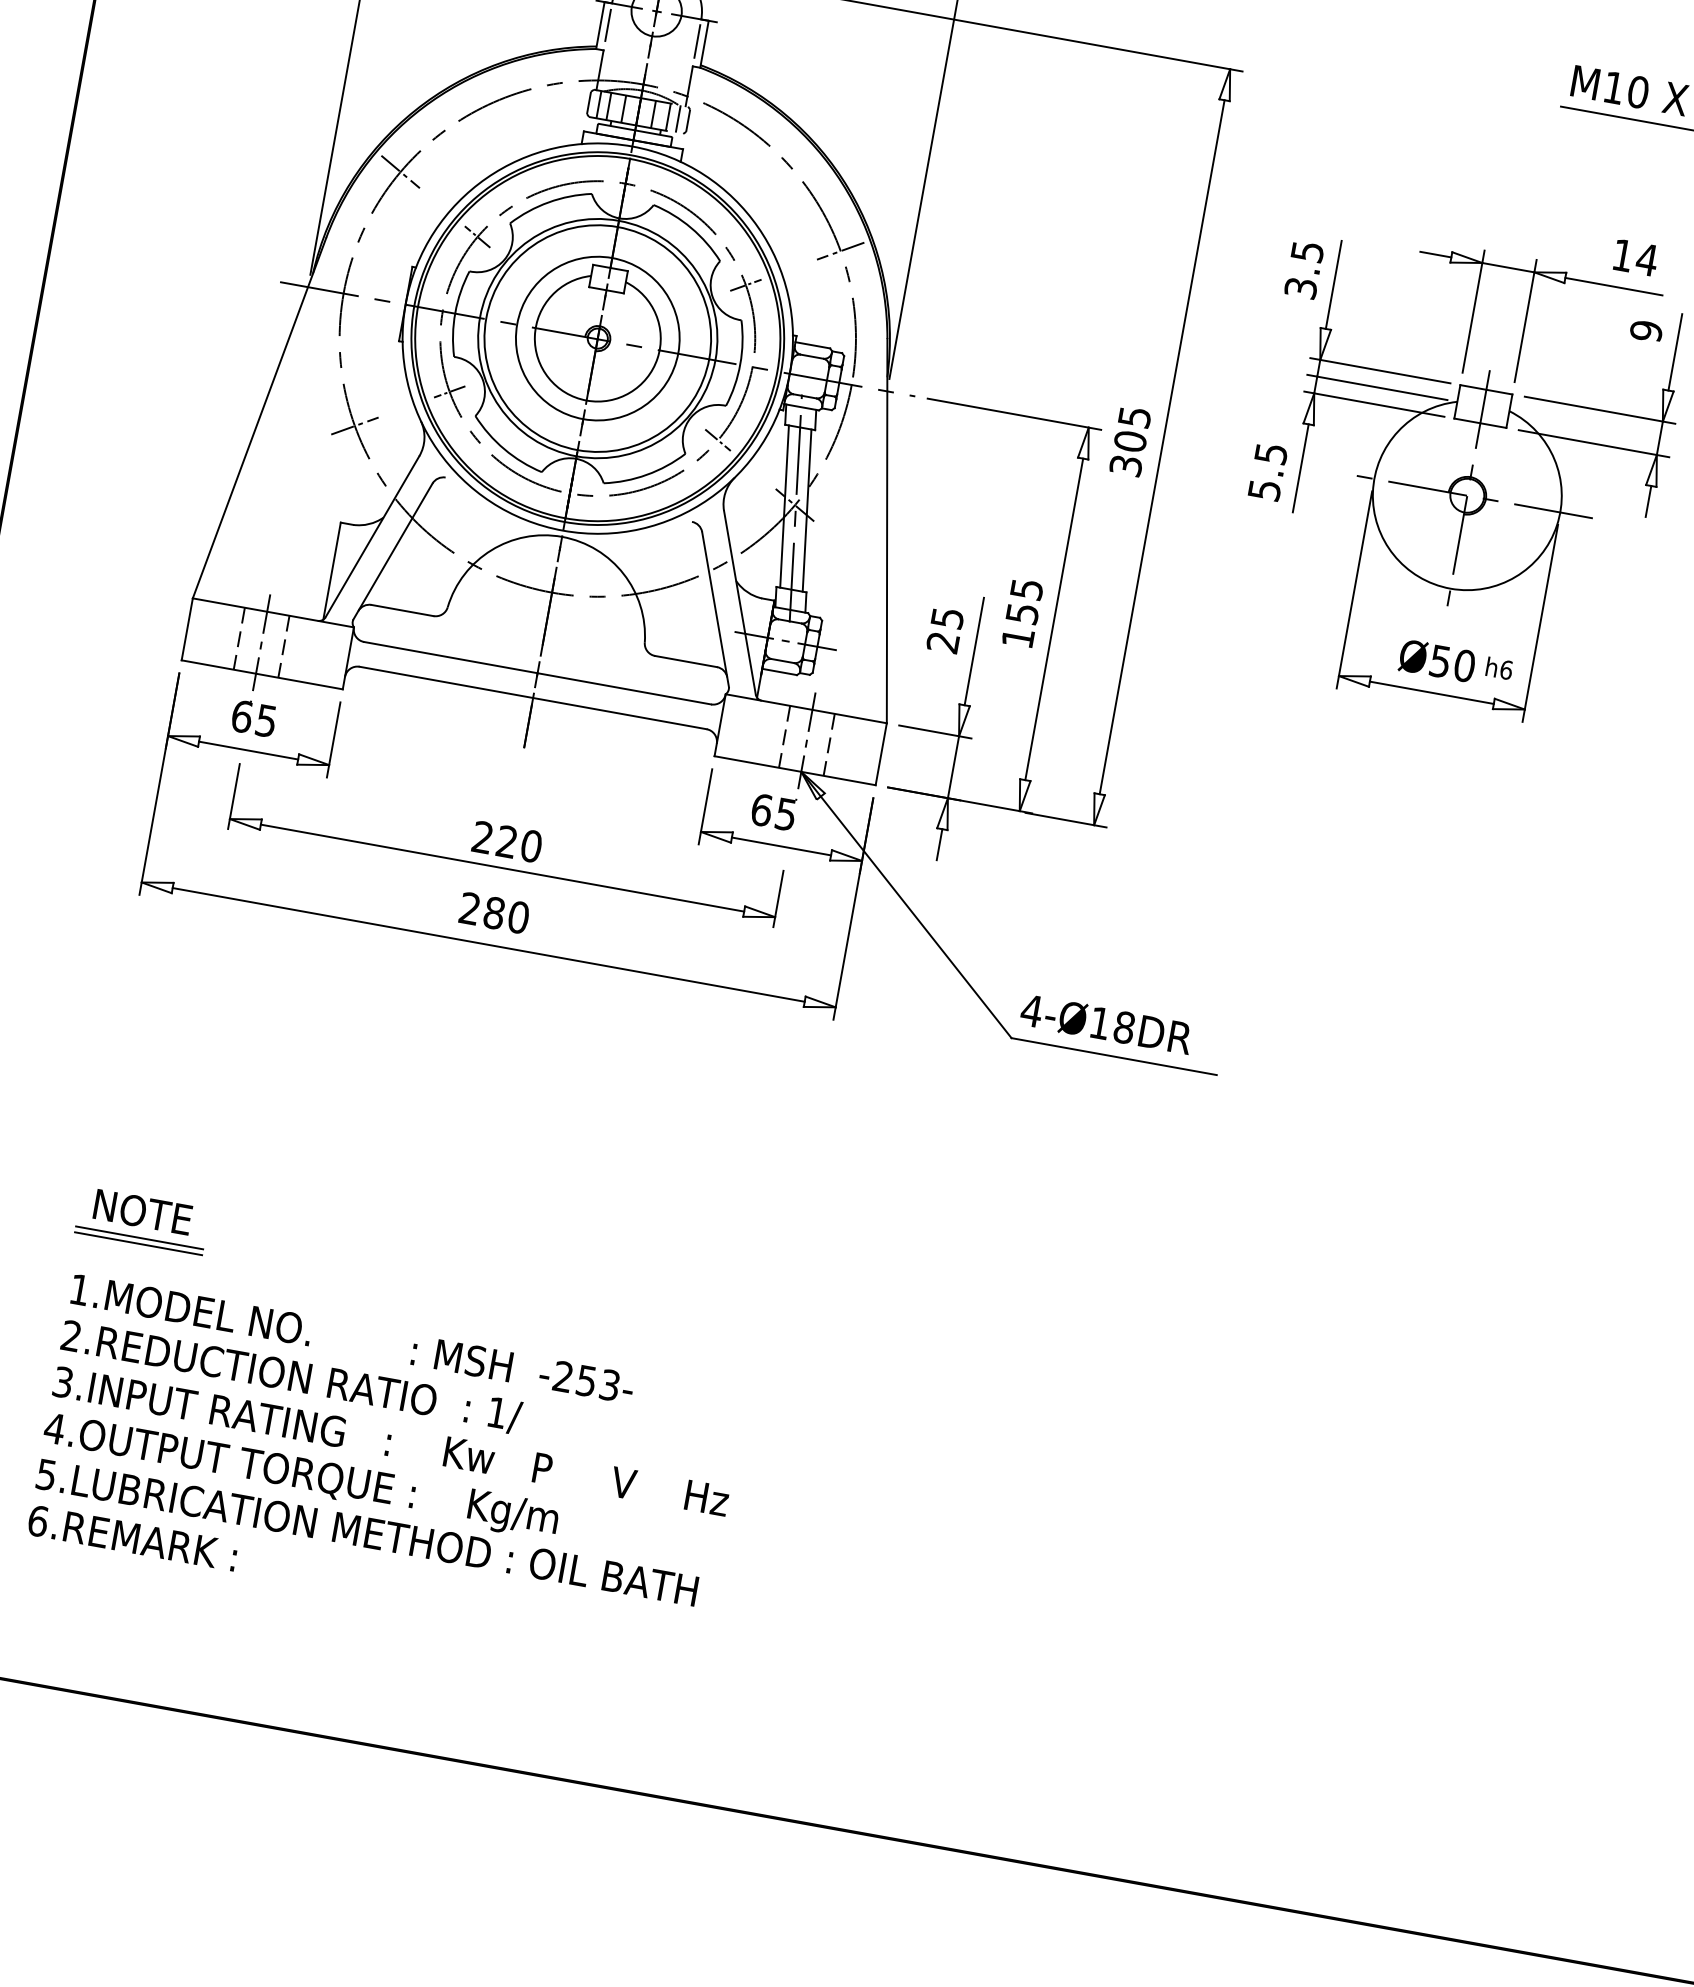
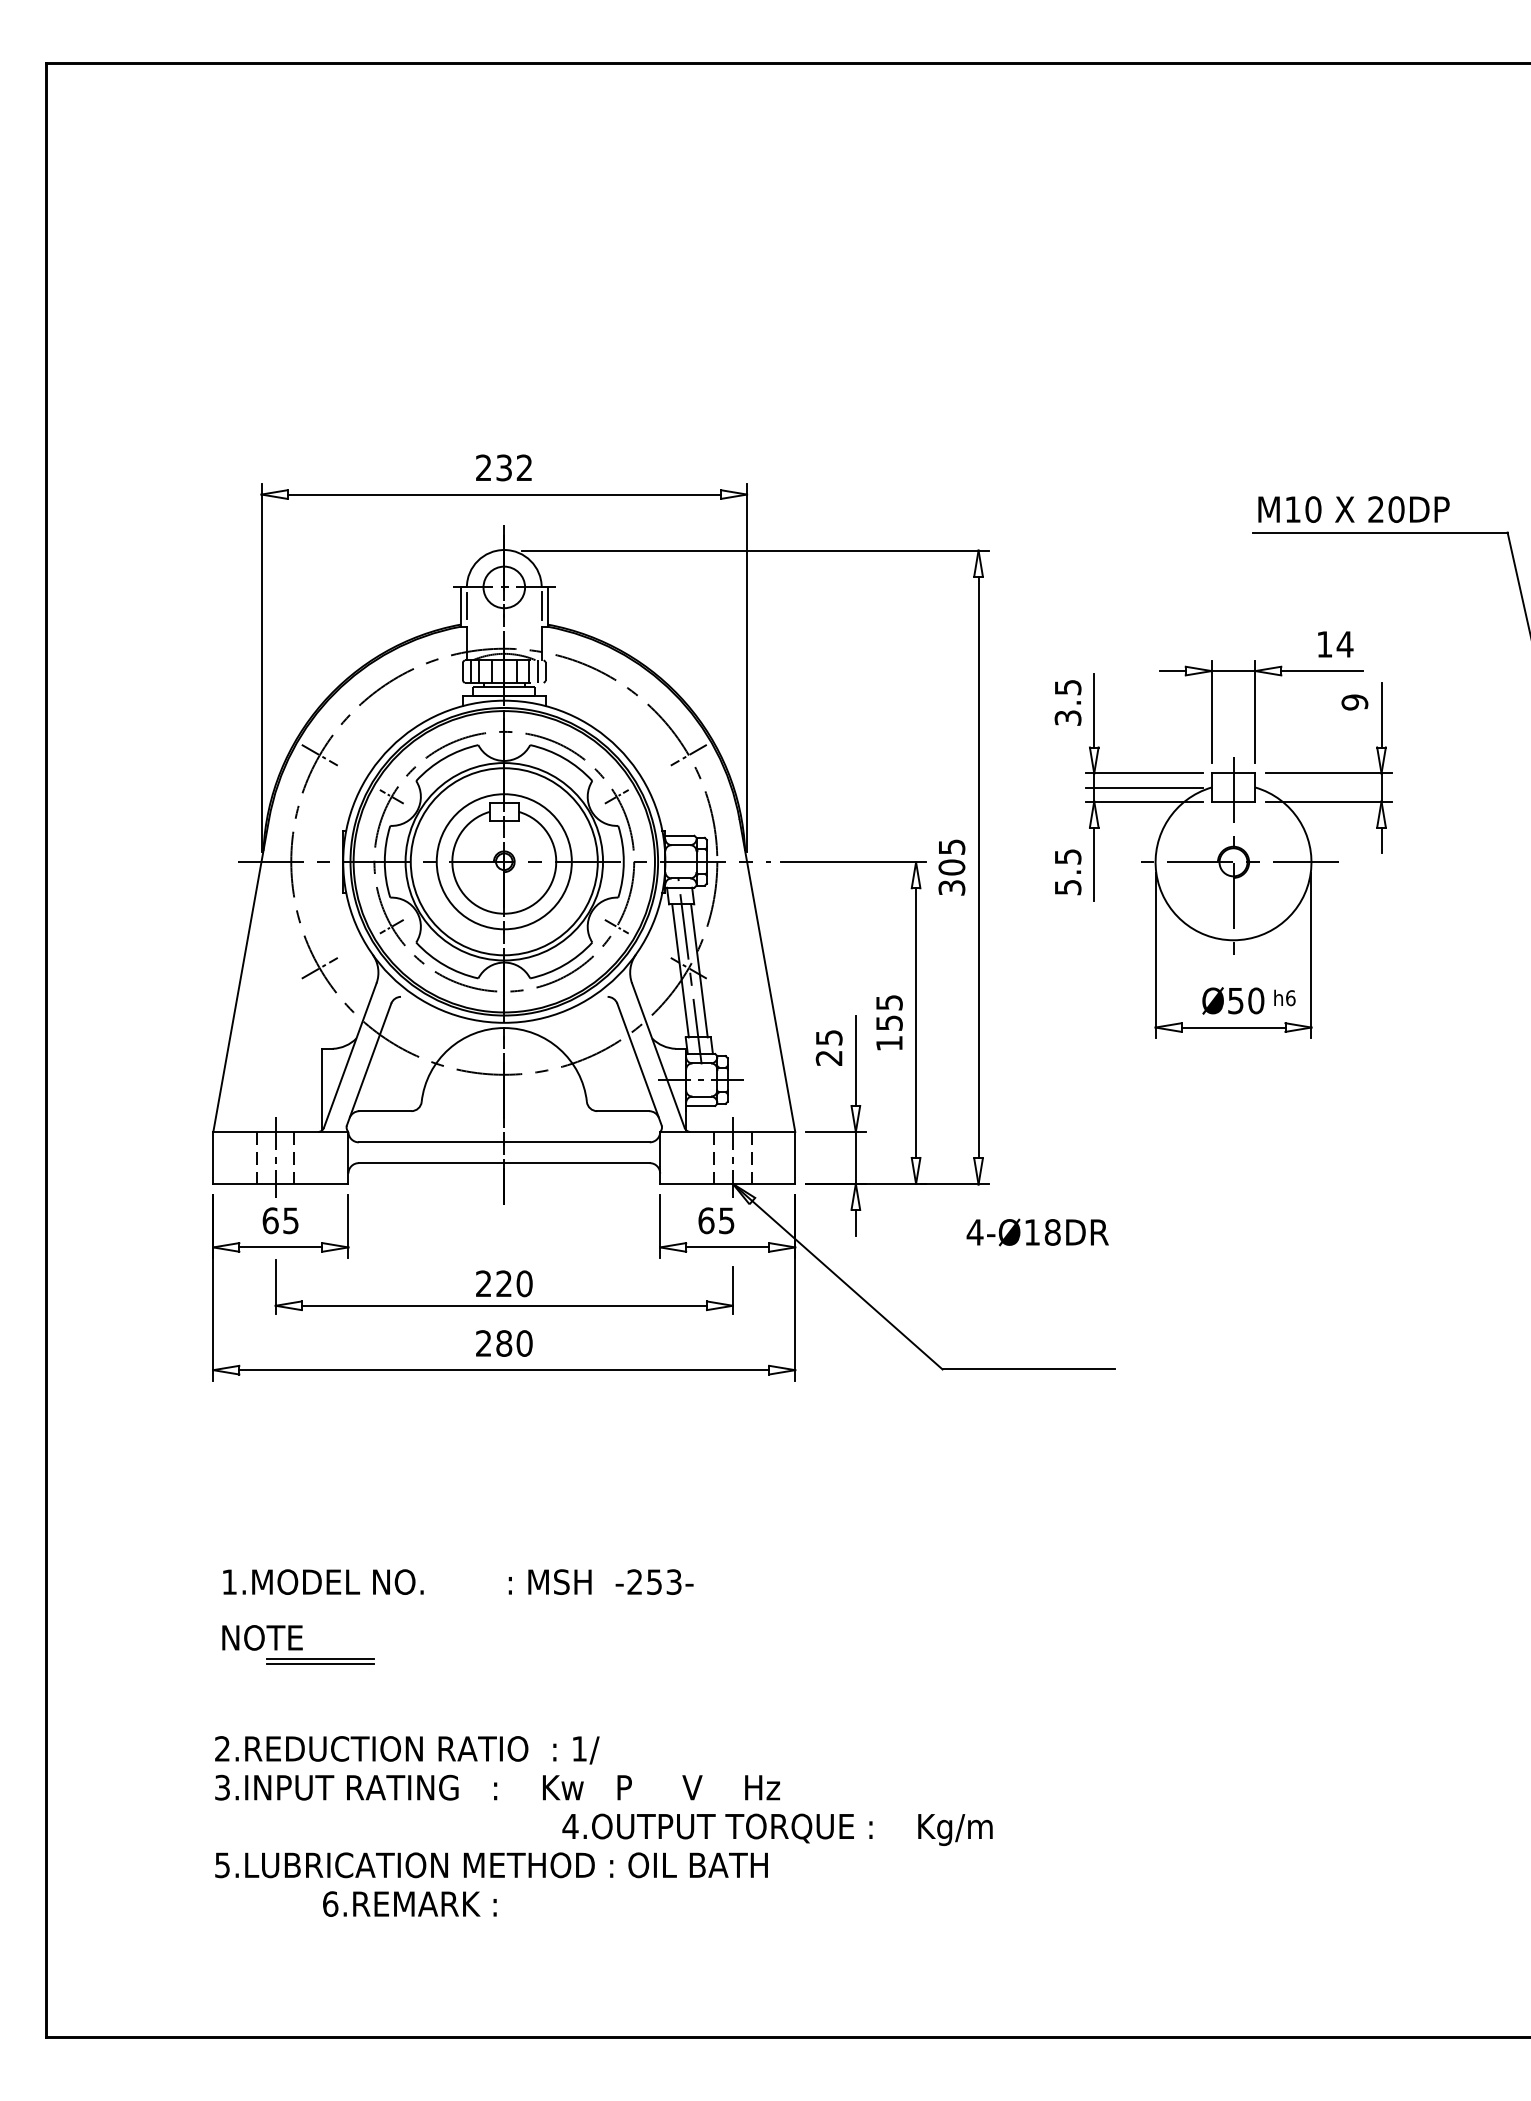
text: (1106, 1024) -> (1037, 1232), moved
part: (139, 1240) -> (320, 1661), moved
text: (352, 1338) -> (458, 1581), moved
text: (300, 1476) -> (777, 1829), moved
text: (132, 1537) -> (409, 1903), moved

